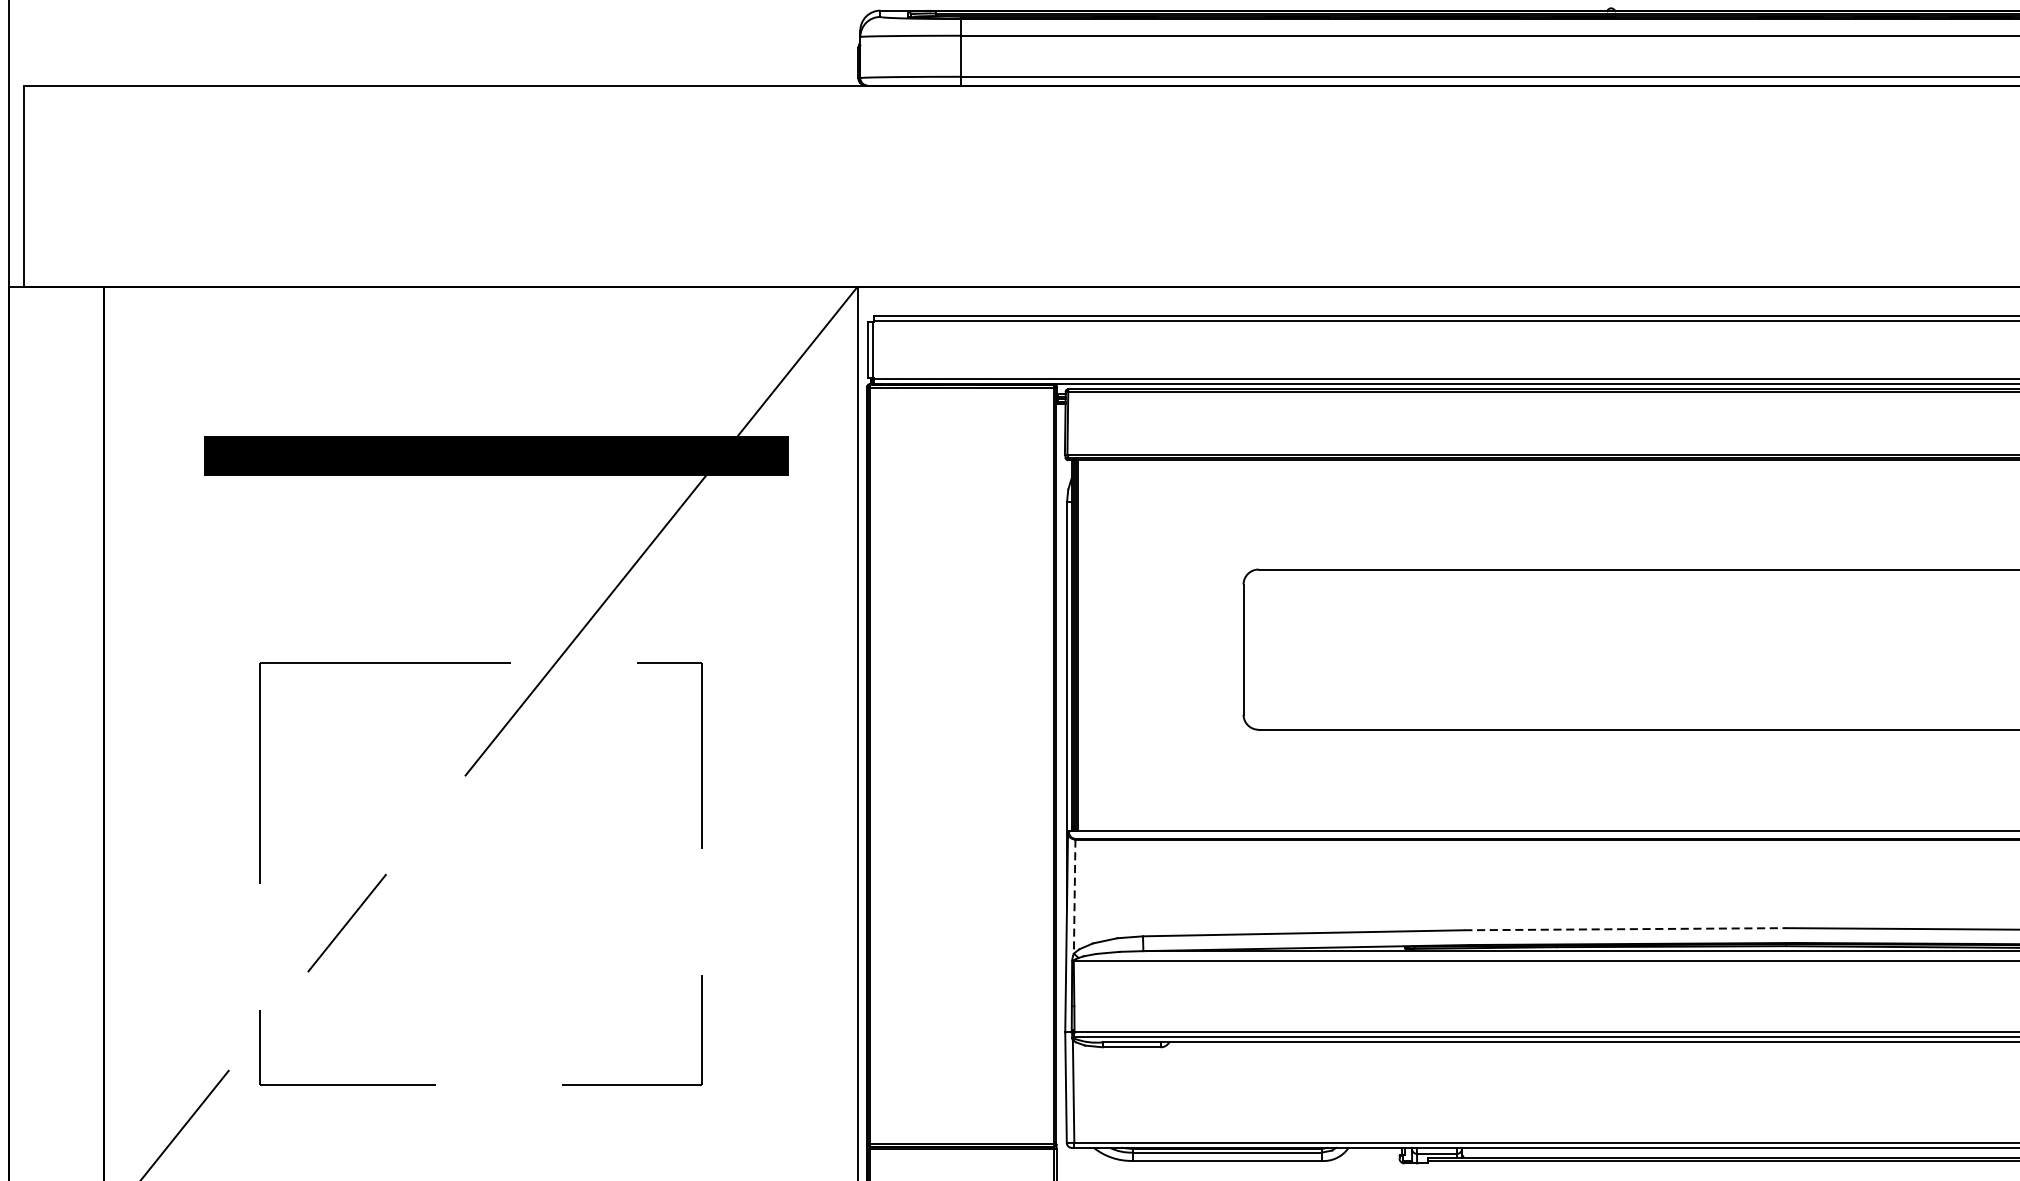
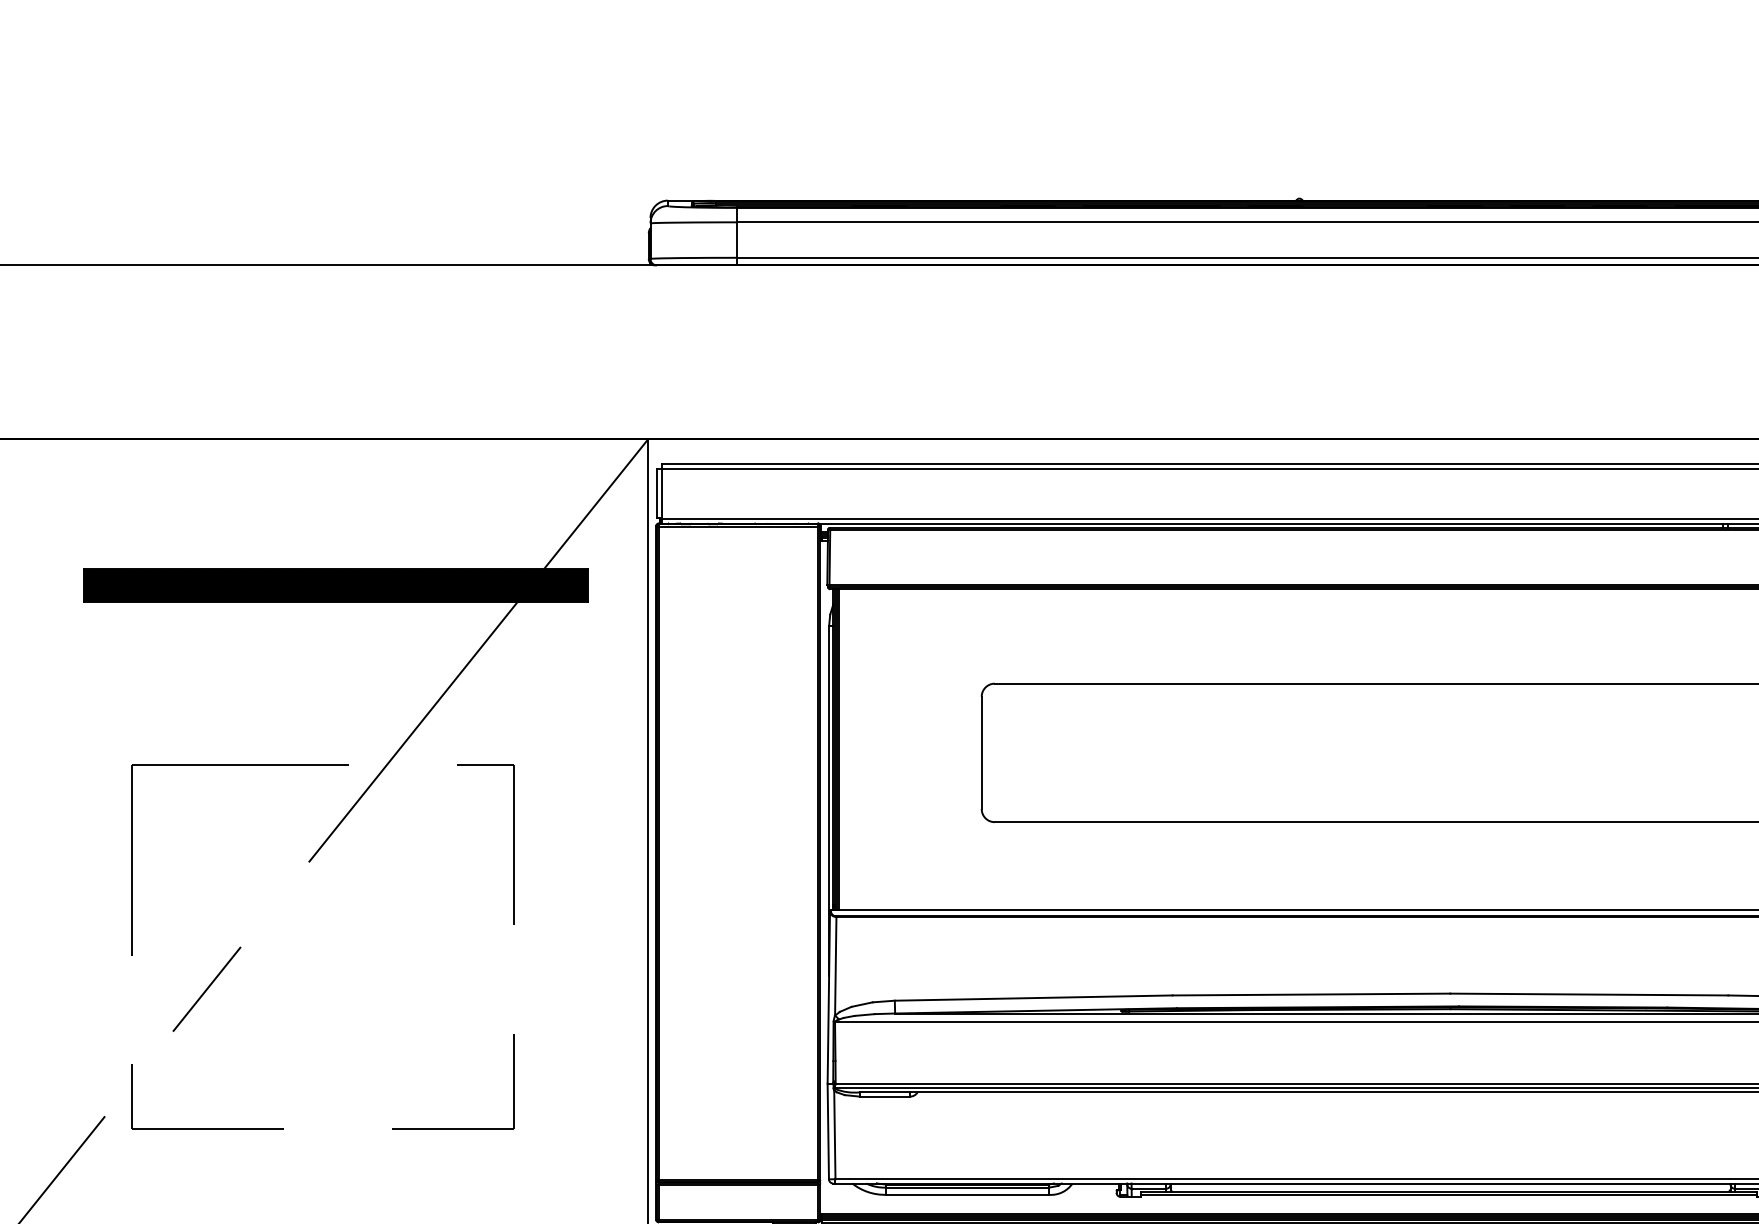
line: (1074, 896) -> (835, 966), dashed -> solid
line: (1625, 929) -> (1311, 994), dashed -> solid

